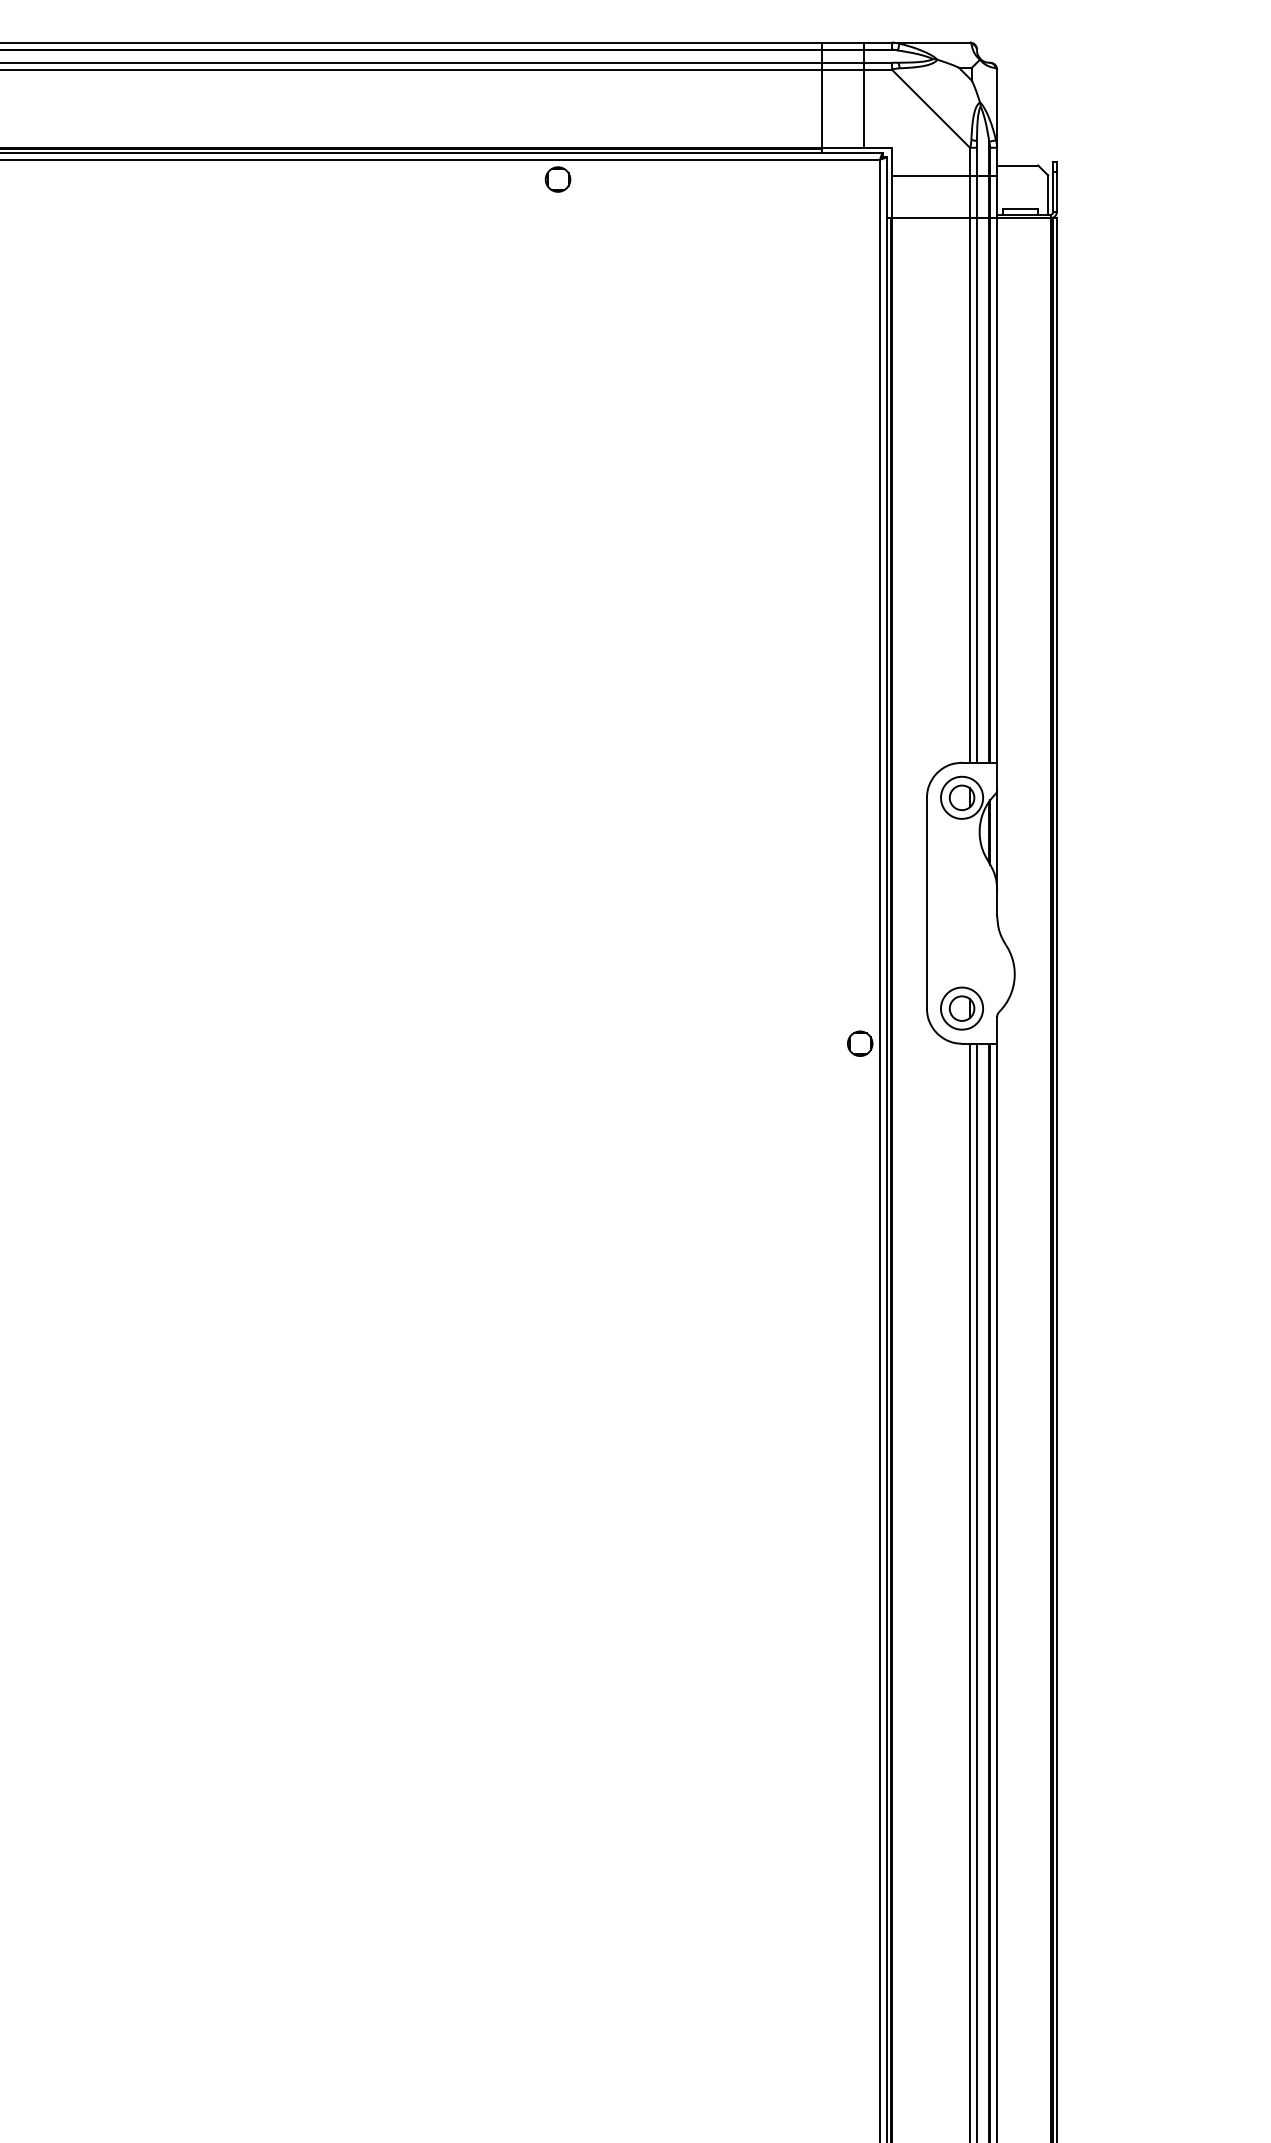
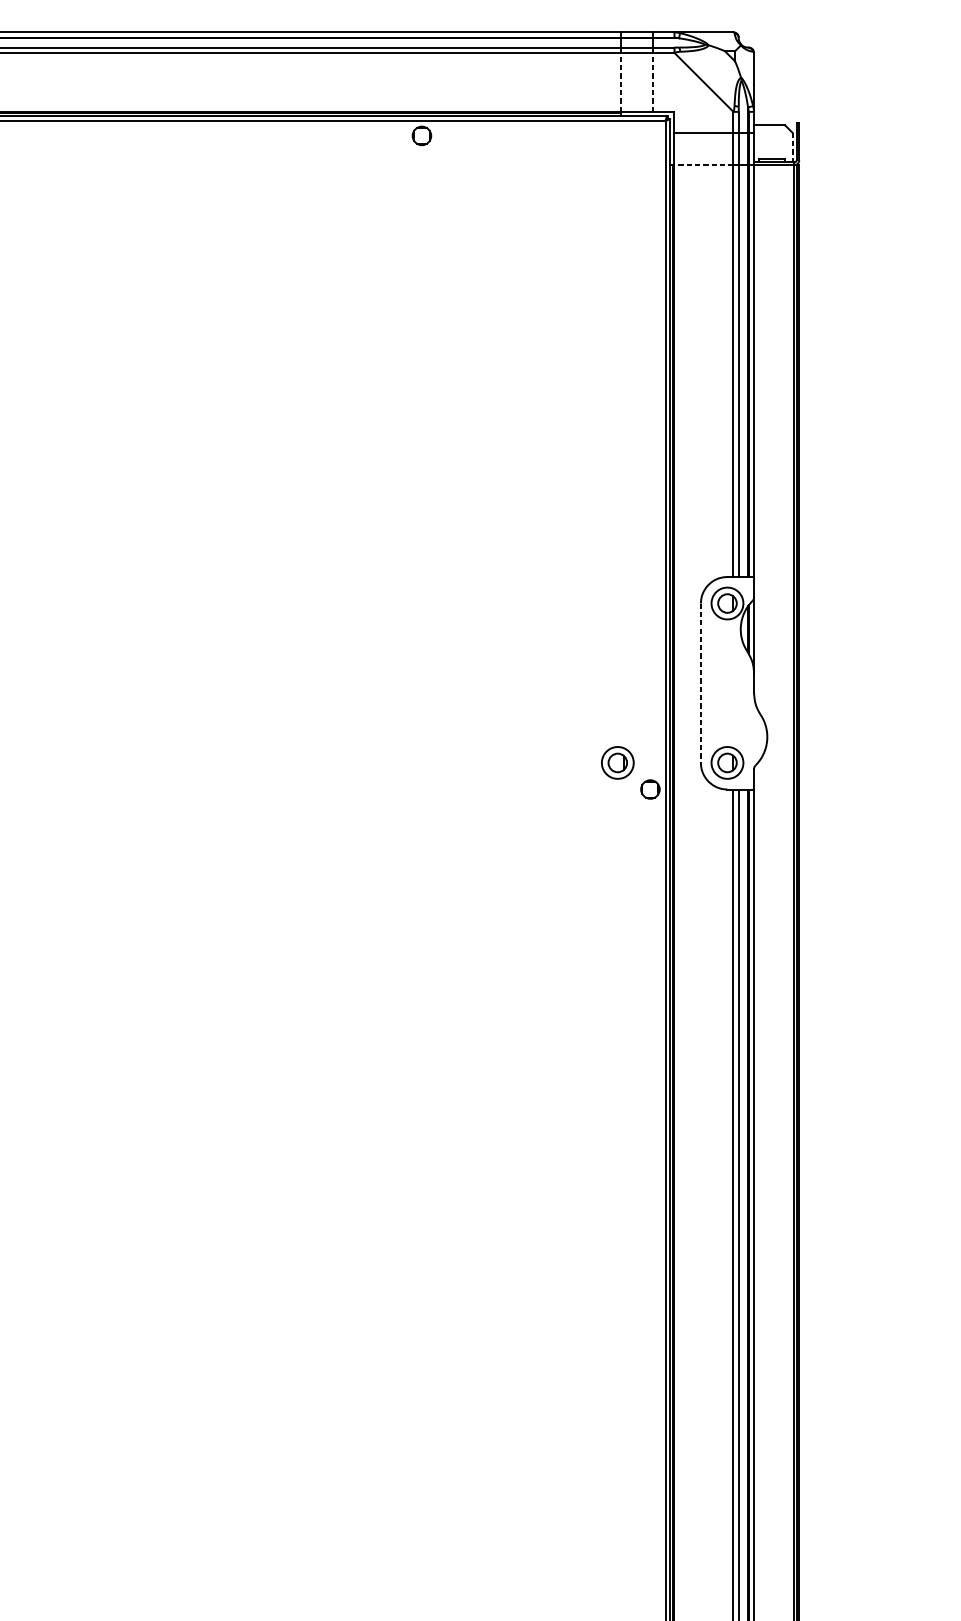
line: (821, 108) -> (621, 82), solid -> dashed
line: (863, 108) -> (652, 82), solid -> dashed
line: (1048, 195) -> (792, 147), solid -> dashed
line: (930, 218) -> (703, 165), solid -> dashed
line: (926, 903) -> (700, 683), solid -> dashed
part: (816, 1008) -> (617, 762), added

